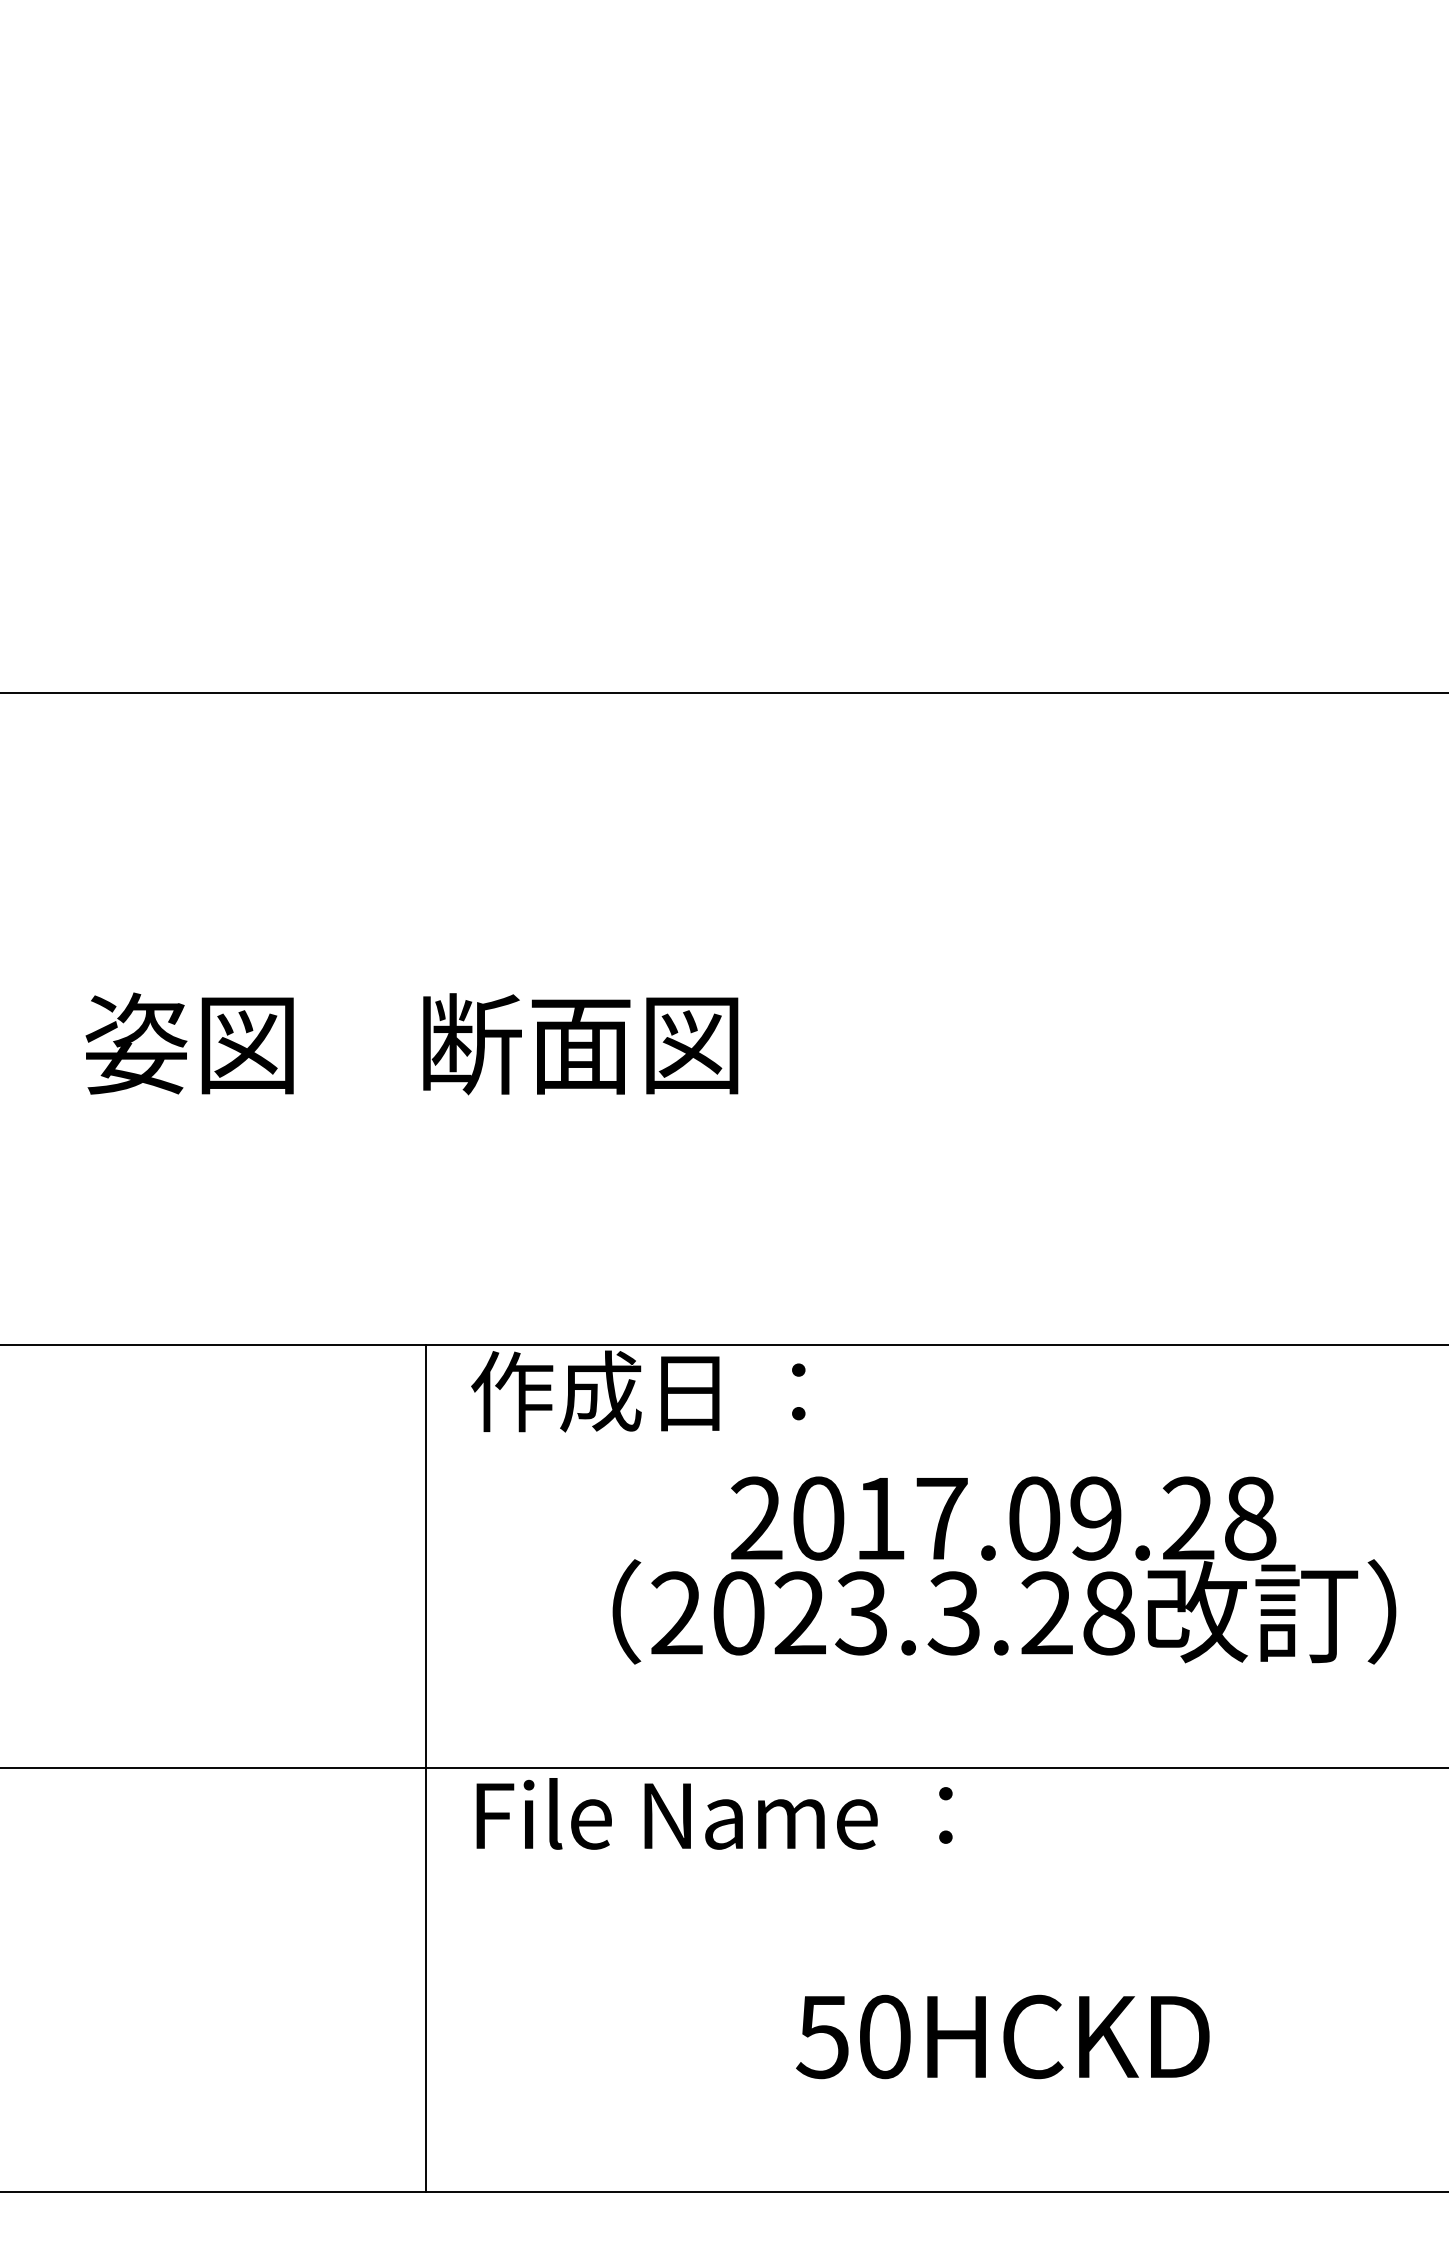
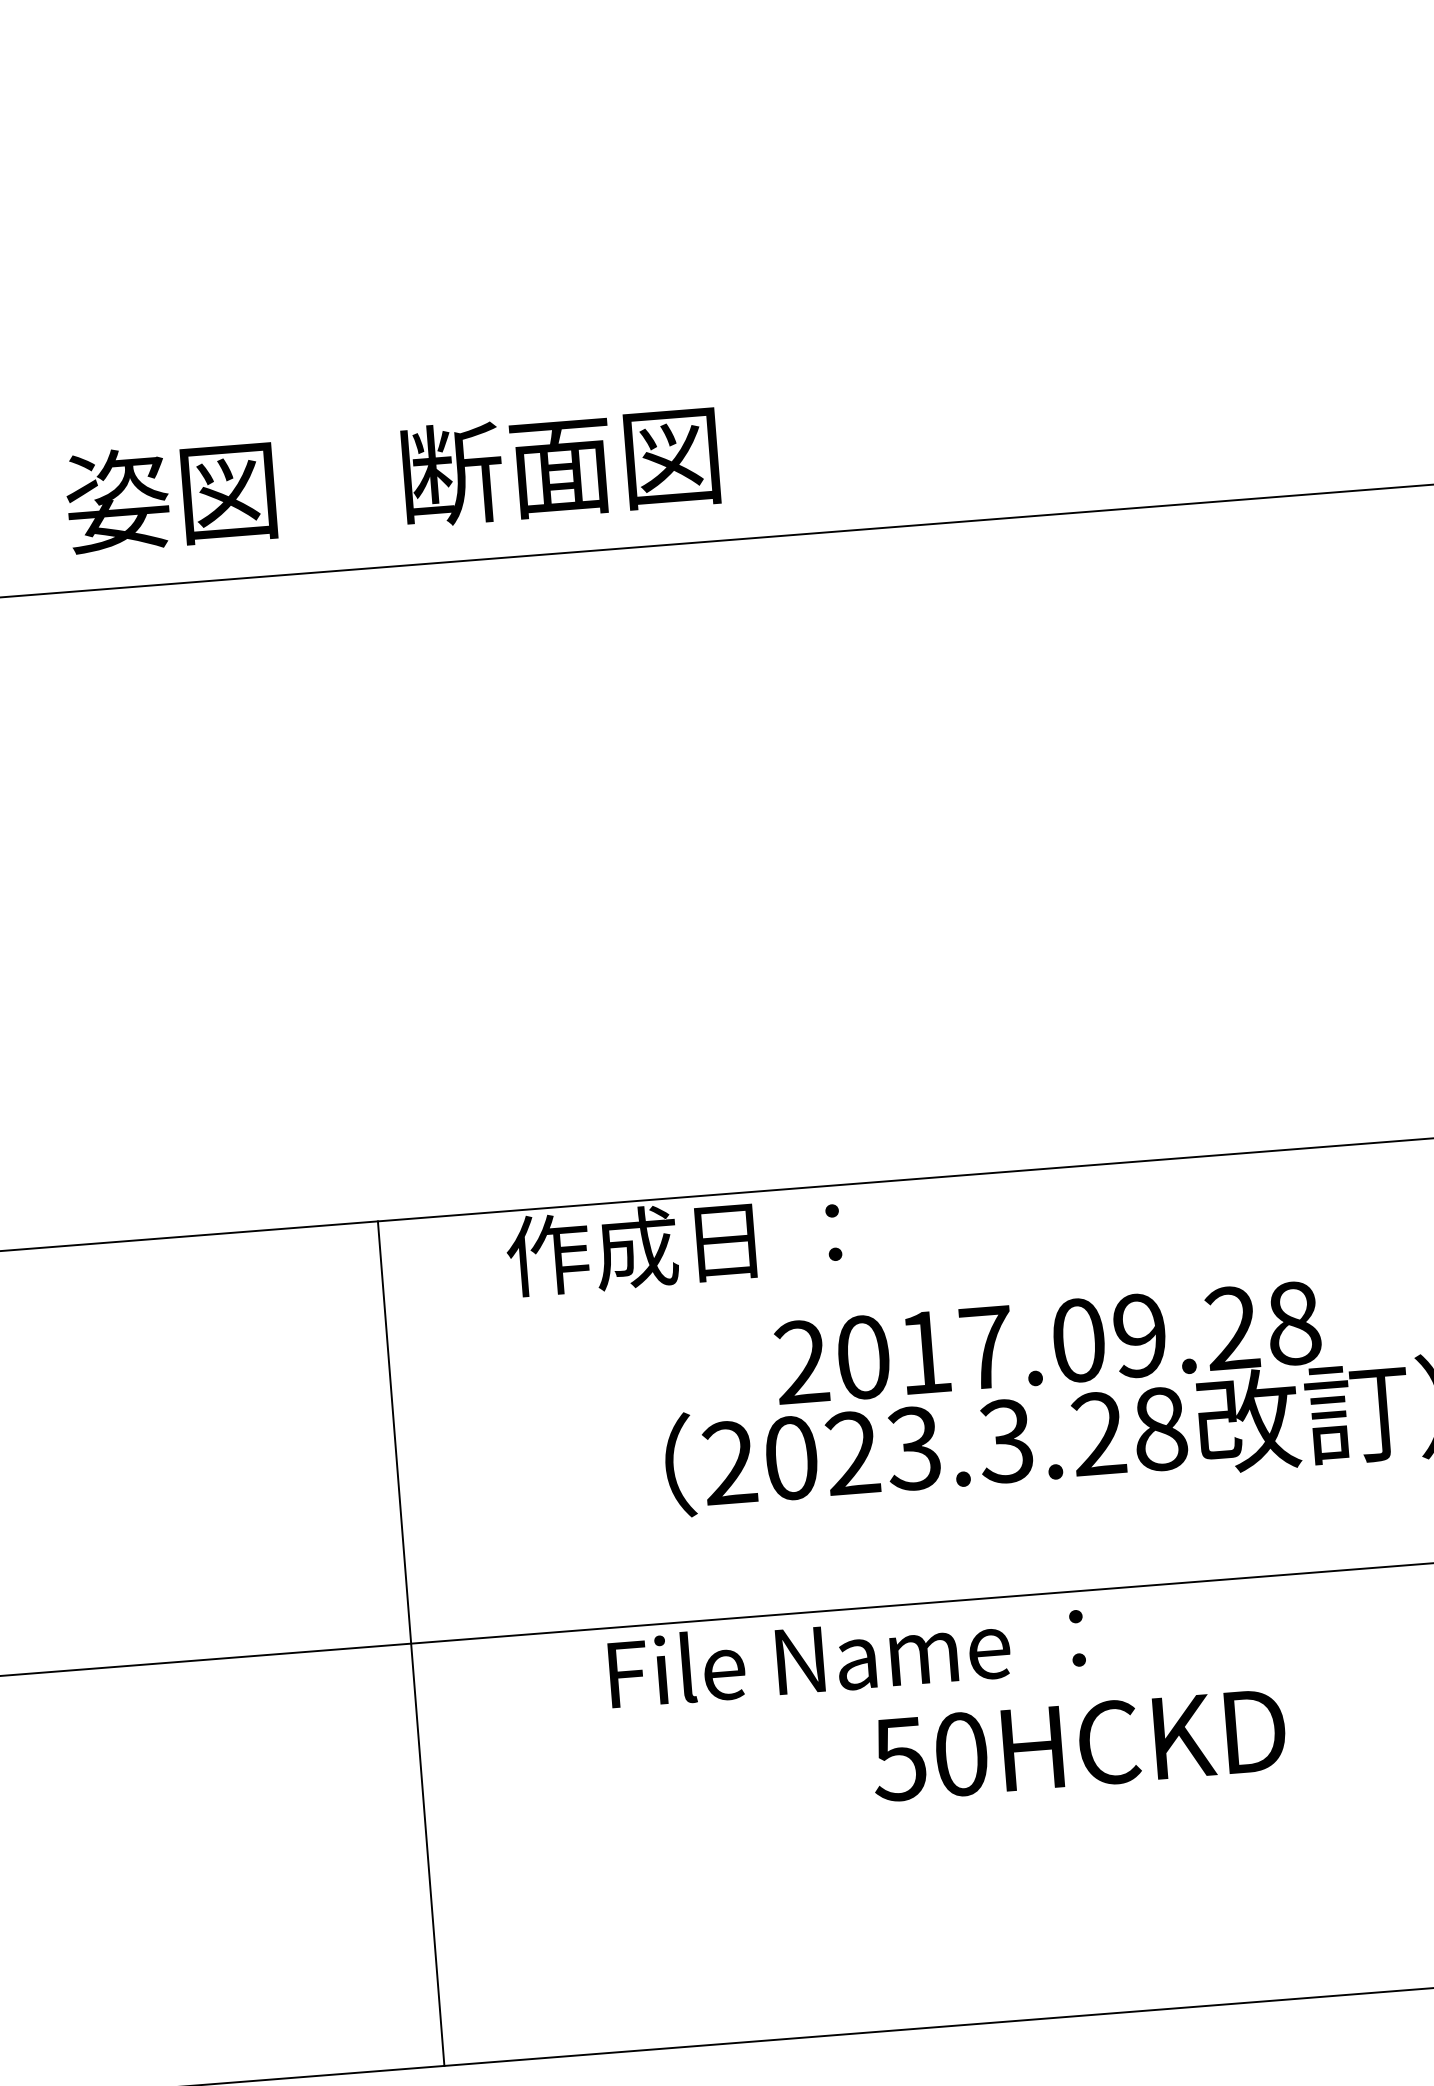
text: (411, 1043) -> (392, 478), moved
line: (426, 1768) -> (411, 1643), moved
text: (714, 1813) -> (846, 1654), moved
text: (1002, 2036) -> (1078, 1744), moved

